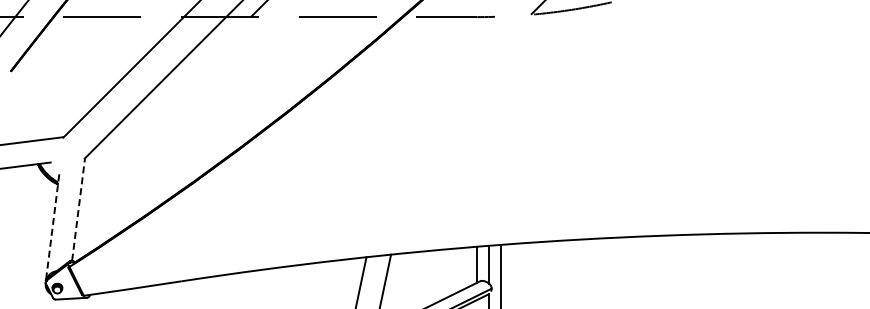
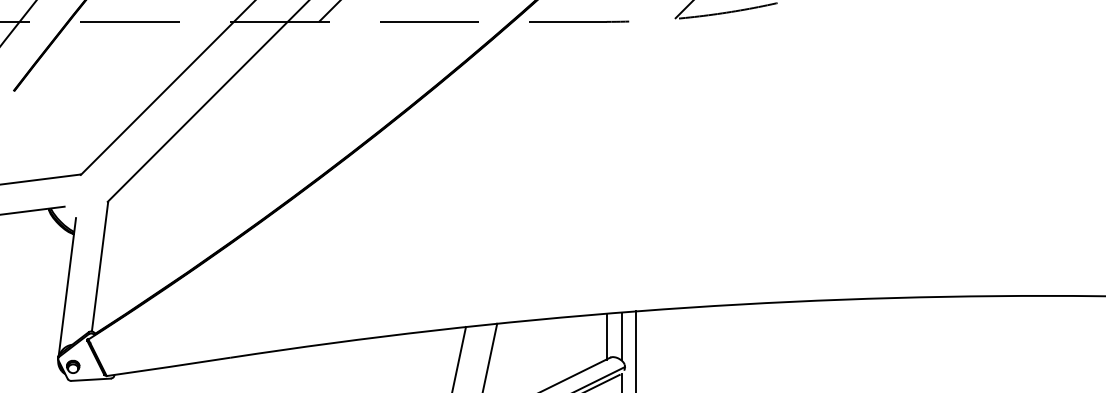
line: (78, 210) -> (99, 267), dashed -> solid
line: (52, 224) -> (66, 285), dashed -> solid

